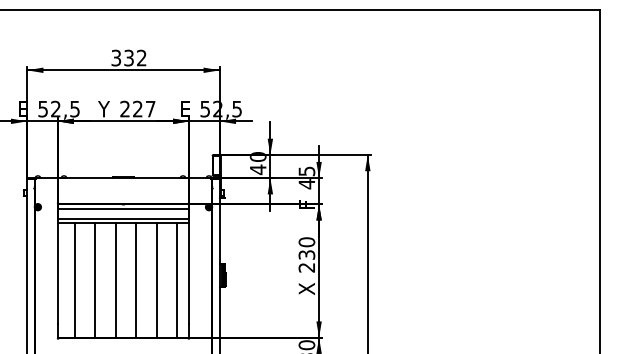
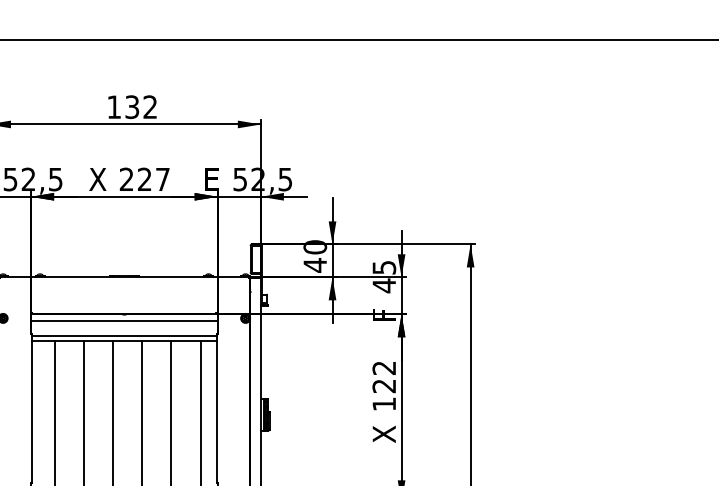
text: (116, 57) -> (114, 106), 332 -> 132
text: (104, 109) -> (97, 180), Y -> X
text: (306, 254) -> (383, 385), 230 -> 122

